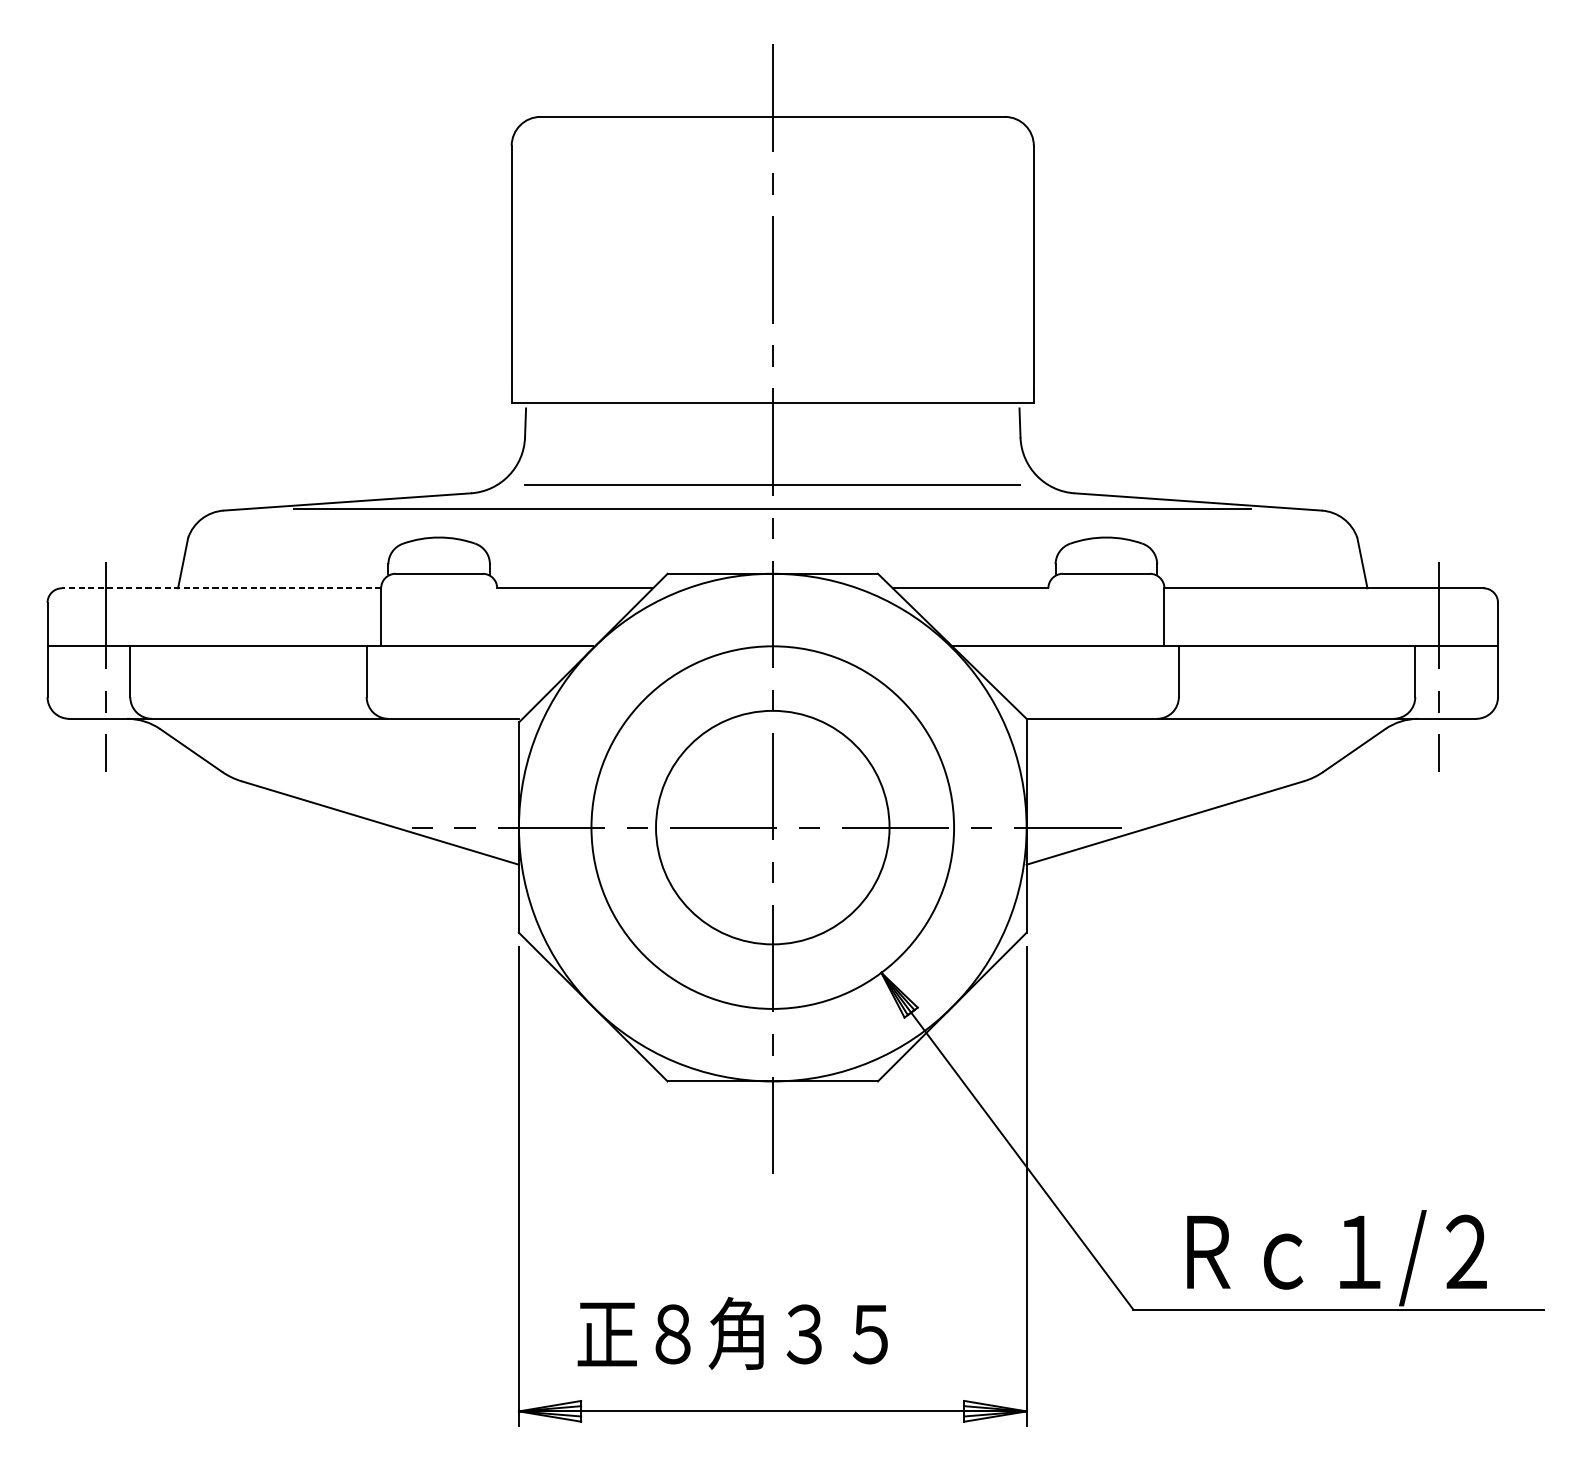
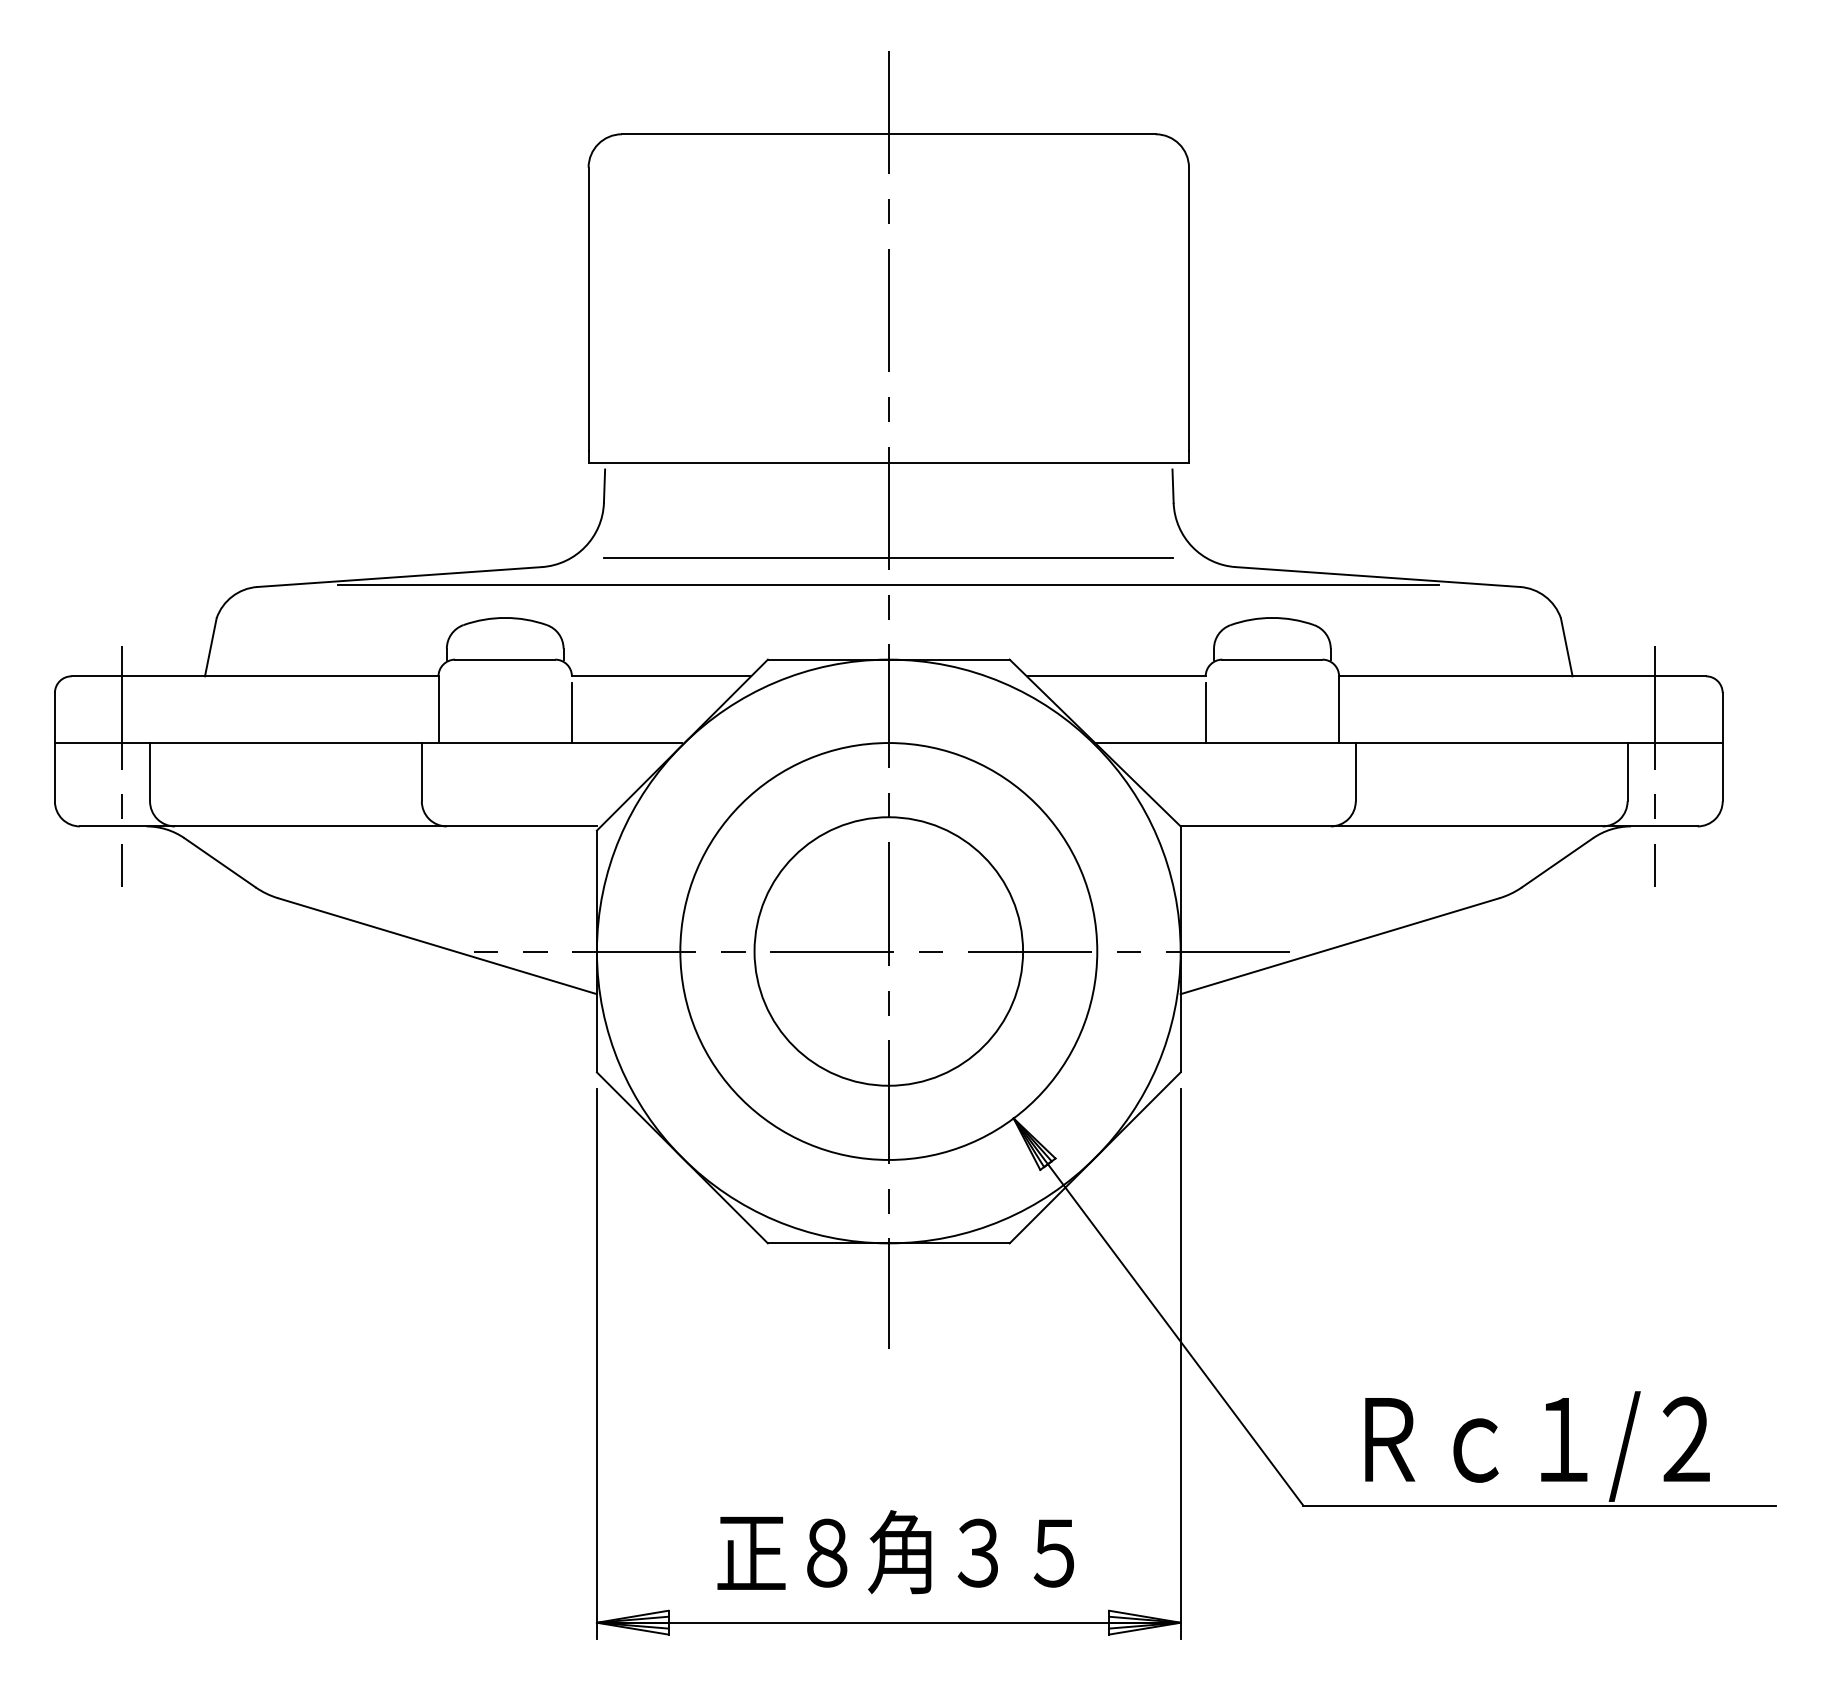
line: (221, 588) -> (254, 676), dashed -> solid
line: (496, 620) -> (571, 713), added
line: (1048, 620) -> (1205, 713), added
text: (732, 1333) -> (895, 1552), moved

